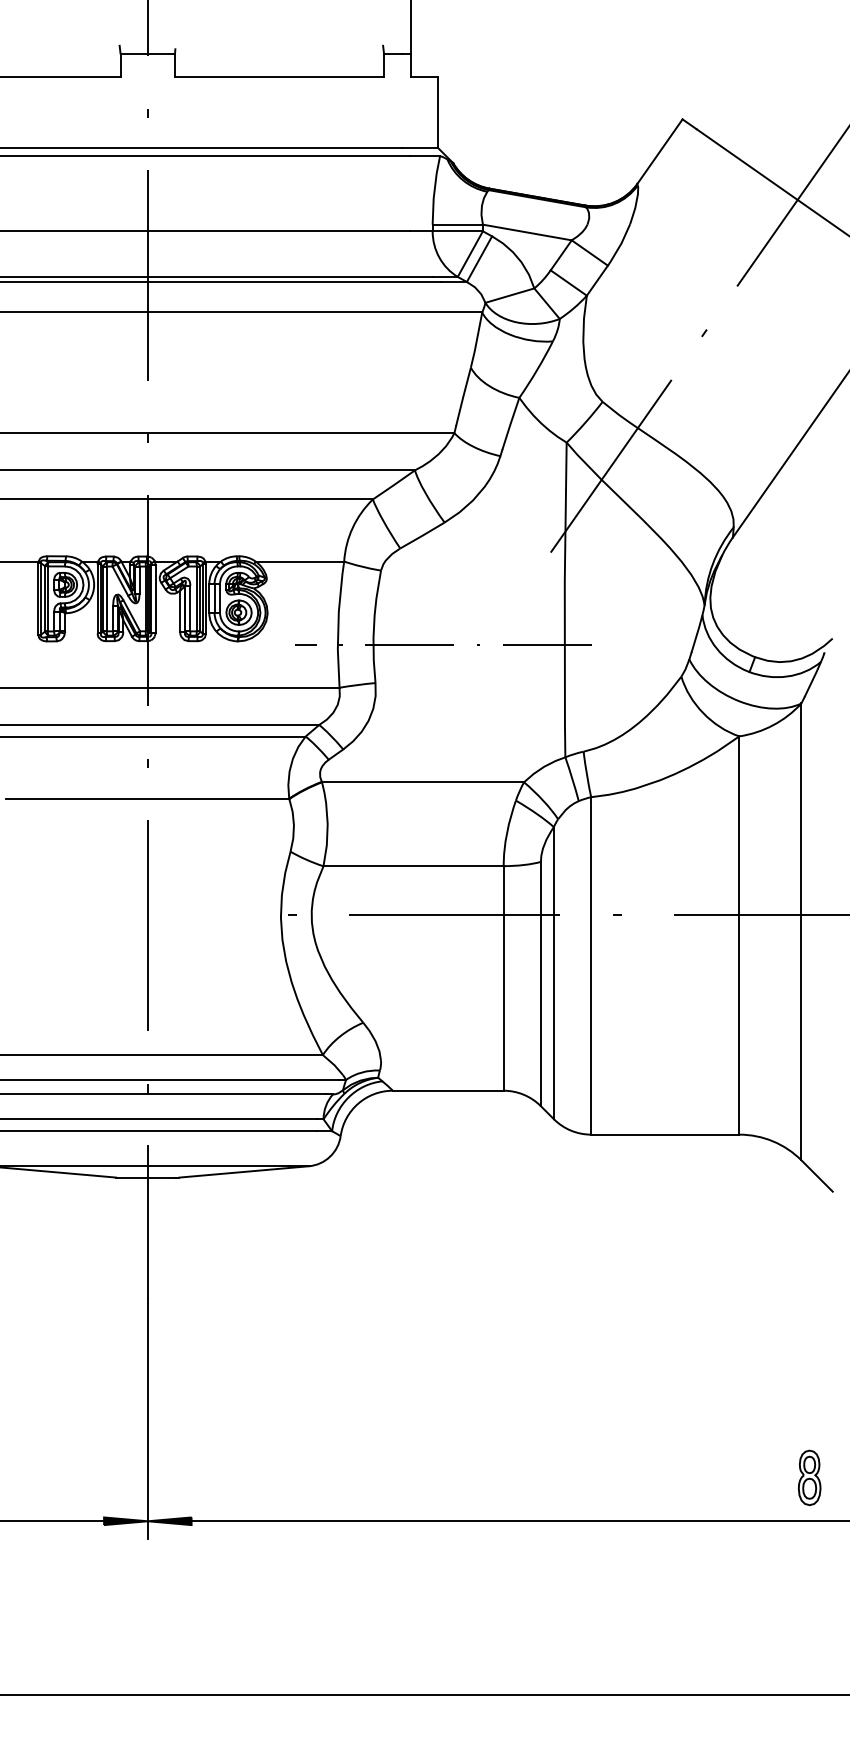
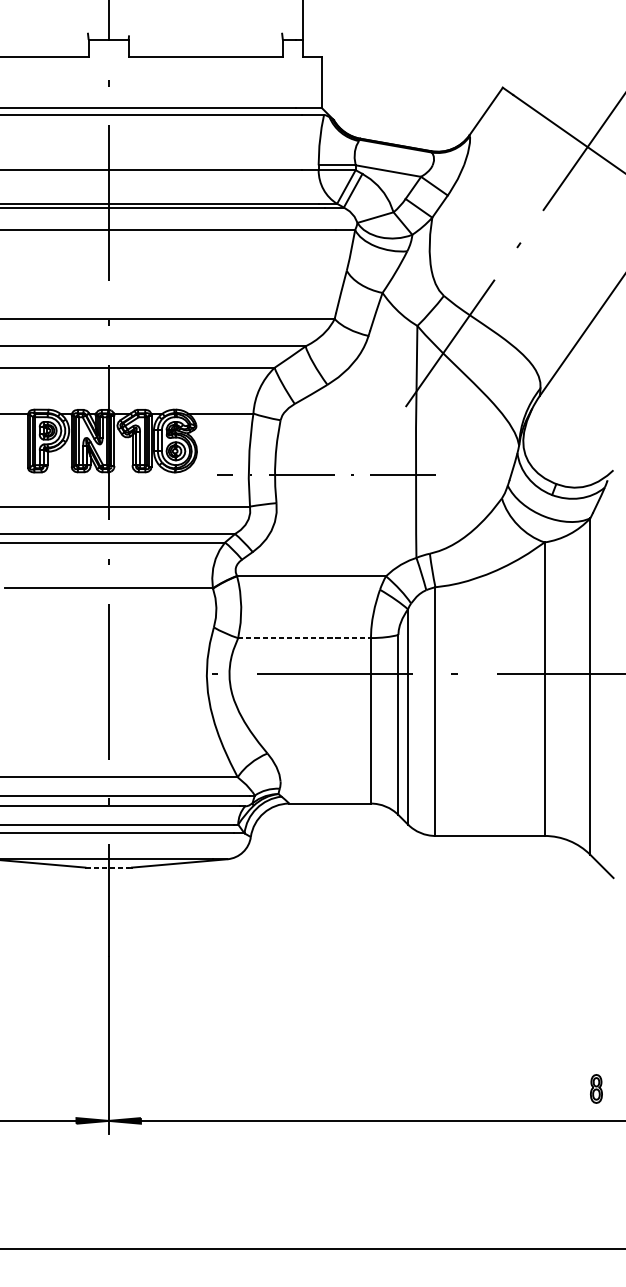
line: (414, 866) -> (305, 638), solid -> dashed
line: (145, 1177) -> (107, 867), solid -> dashed
part: (809, 1477) -> (596, 1088), size x0.7

